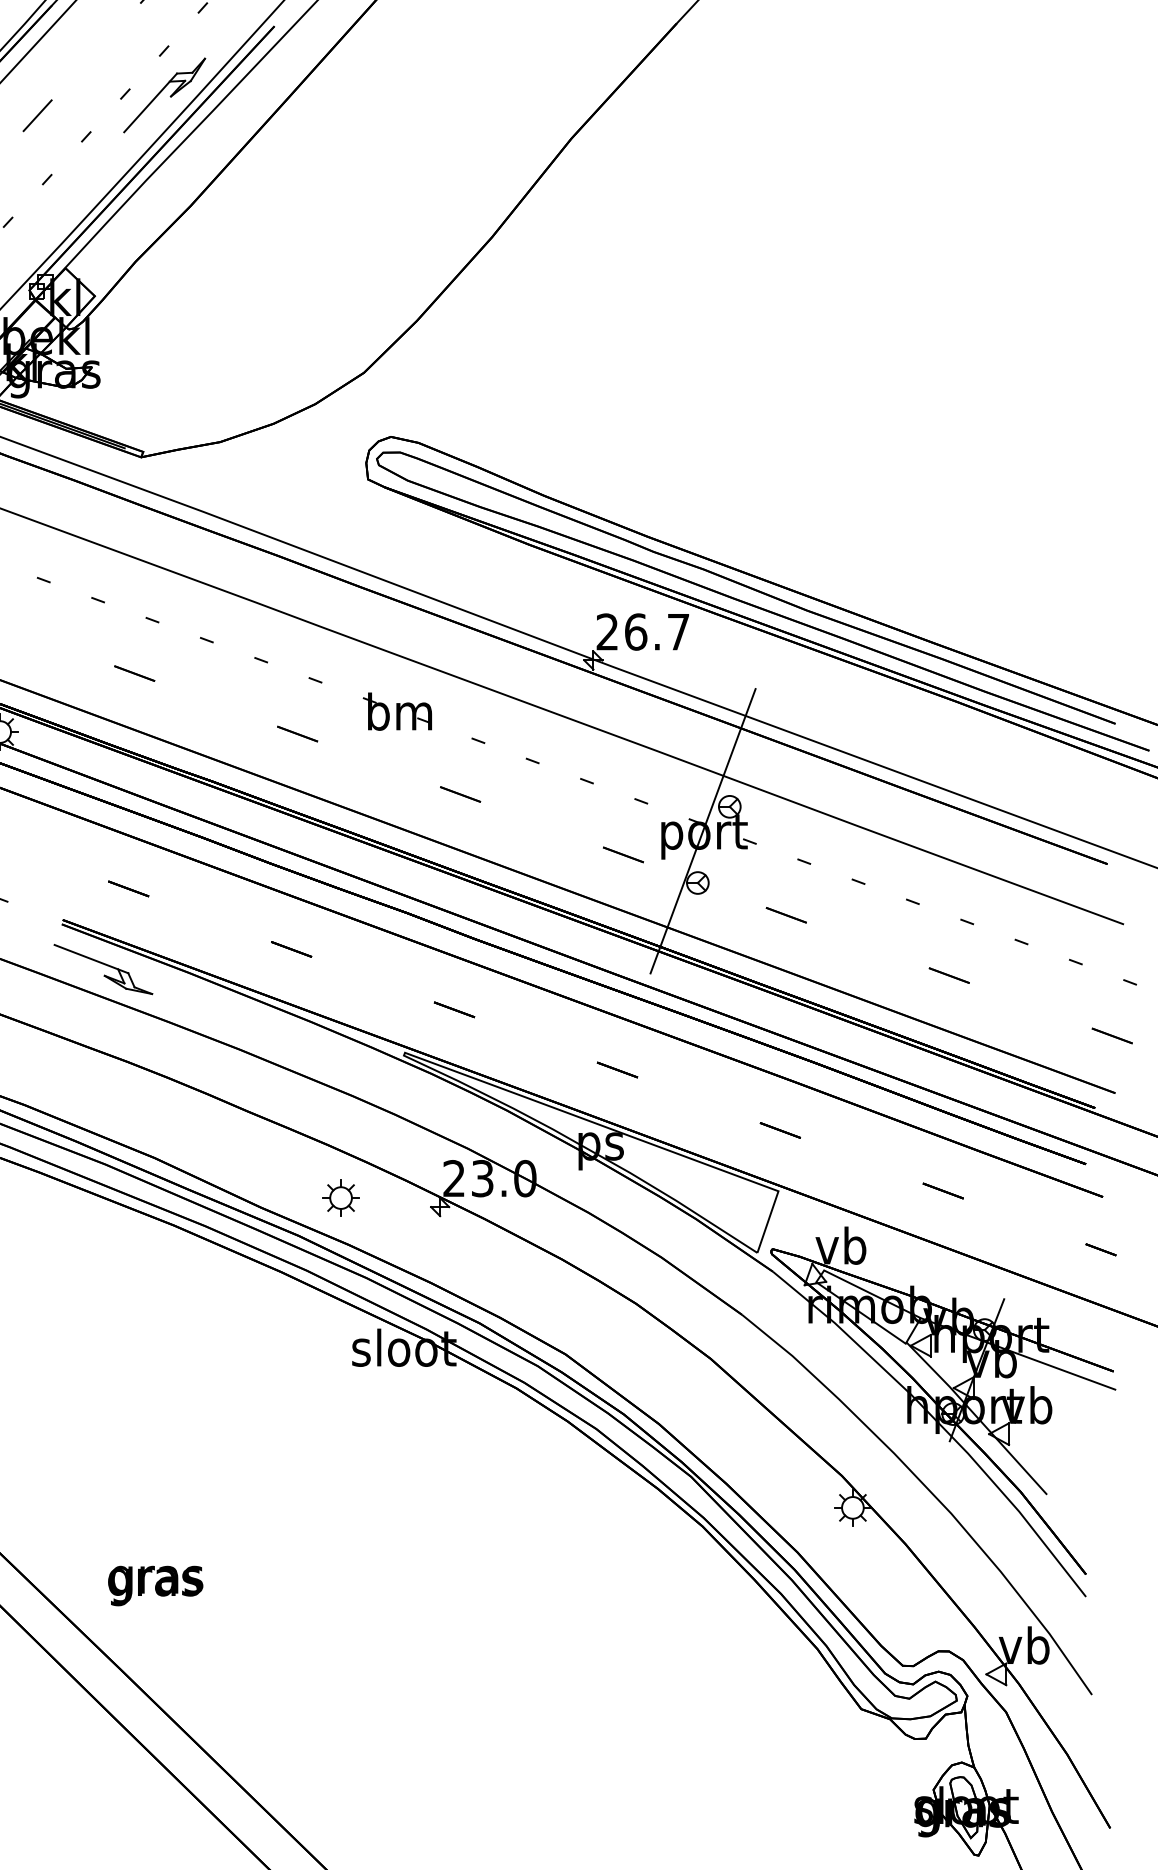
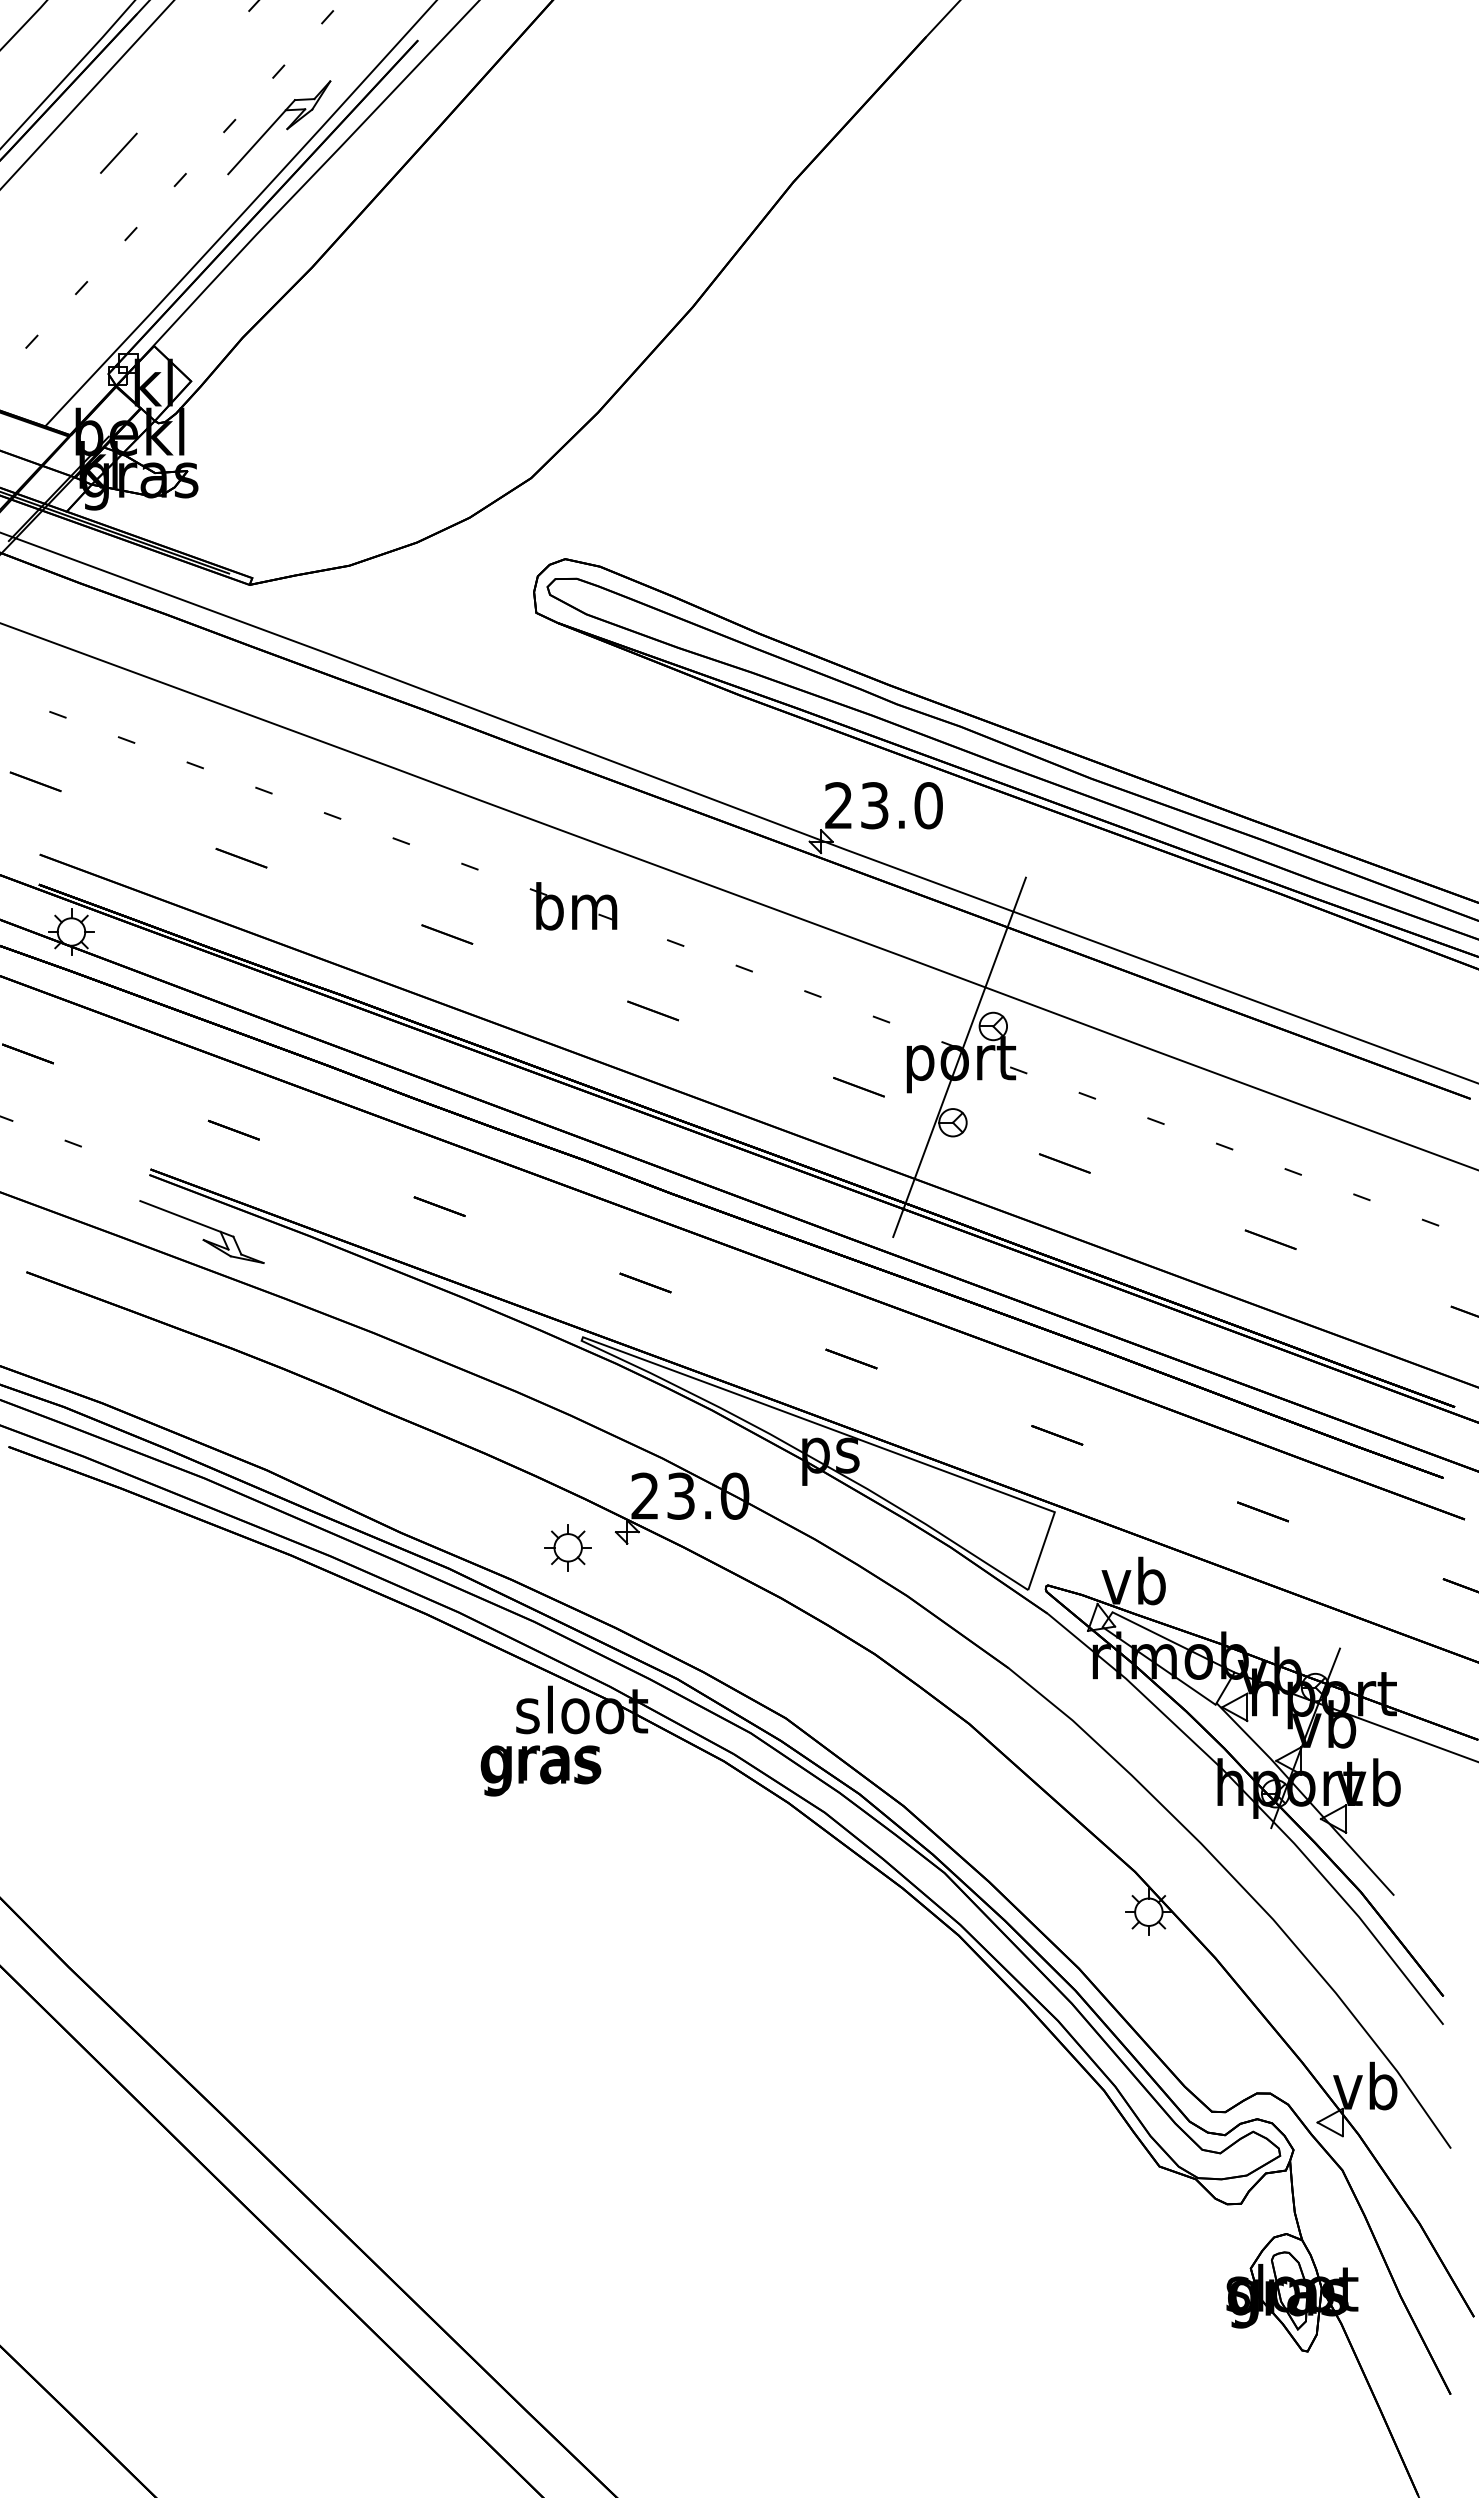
text: (657, 631) -> (901, 805), 26.7 -> 23.0
part: (340, 1197) -> (567, 1547), moved
text: (155, 1585) -> (540, 1770), moved

